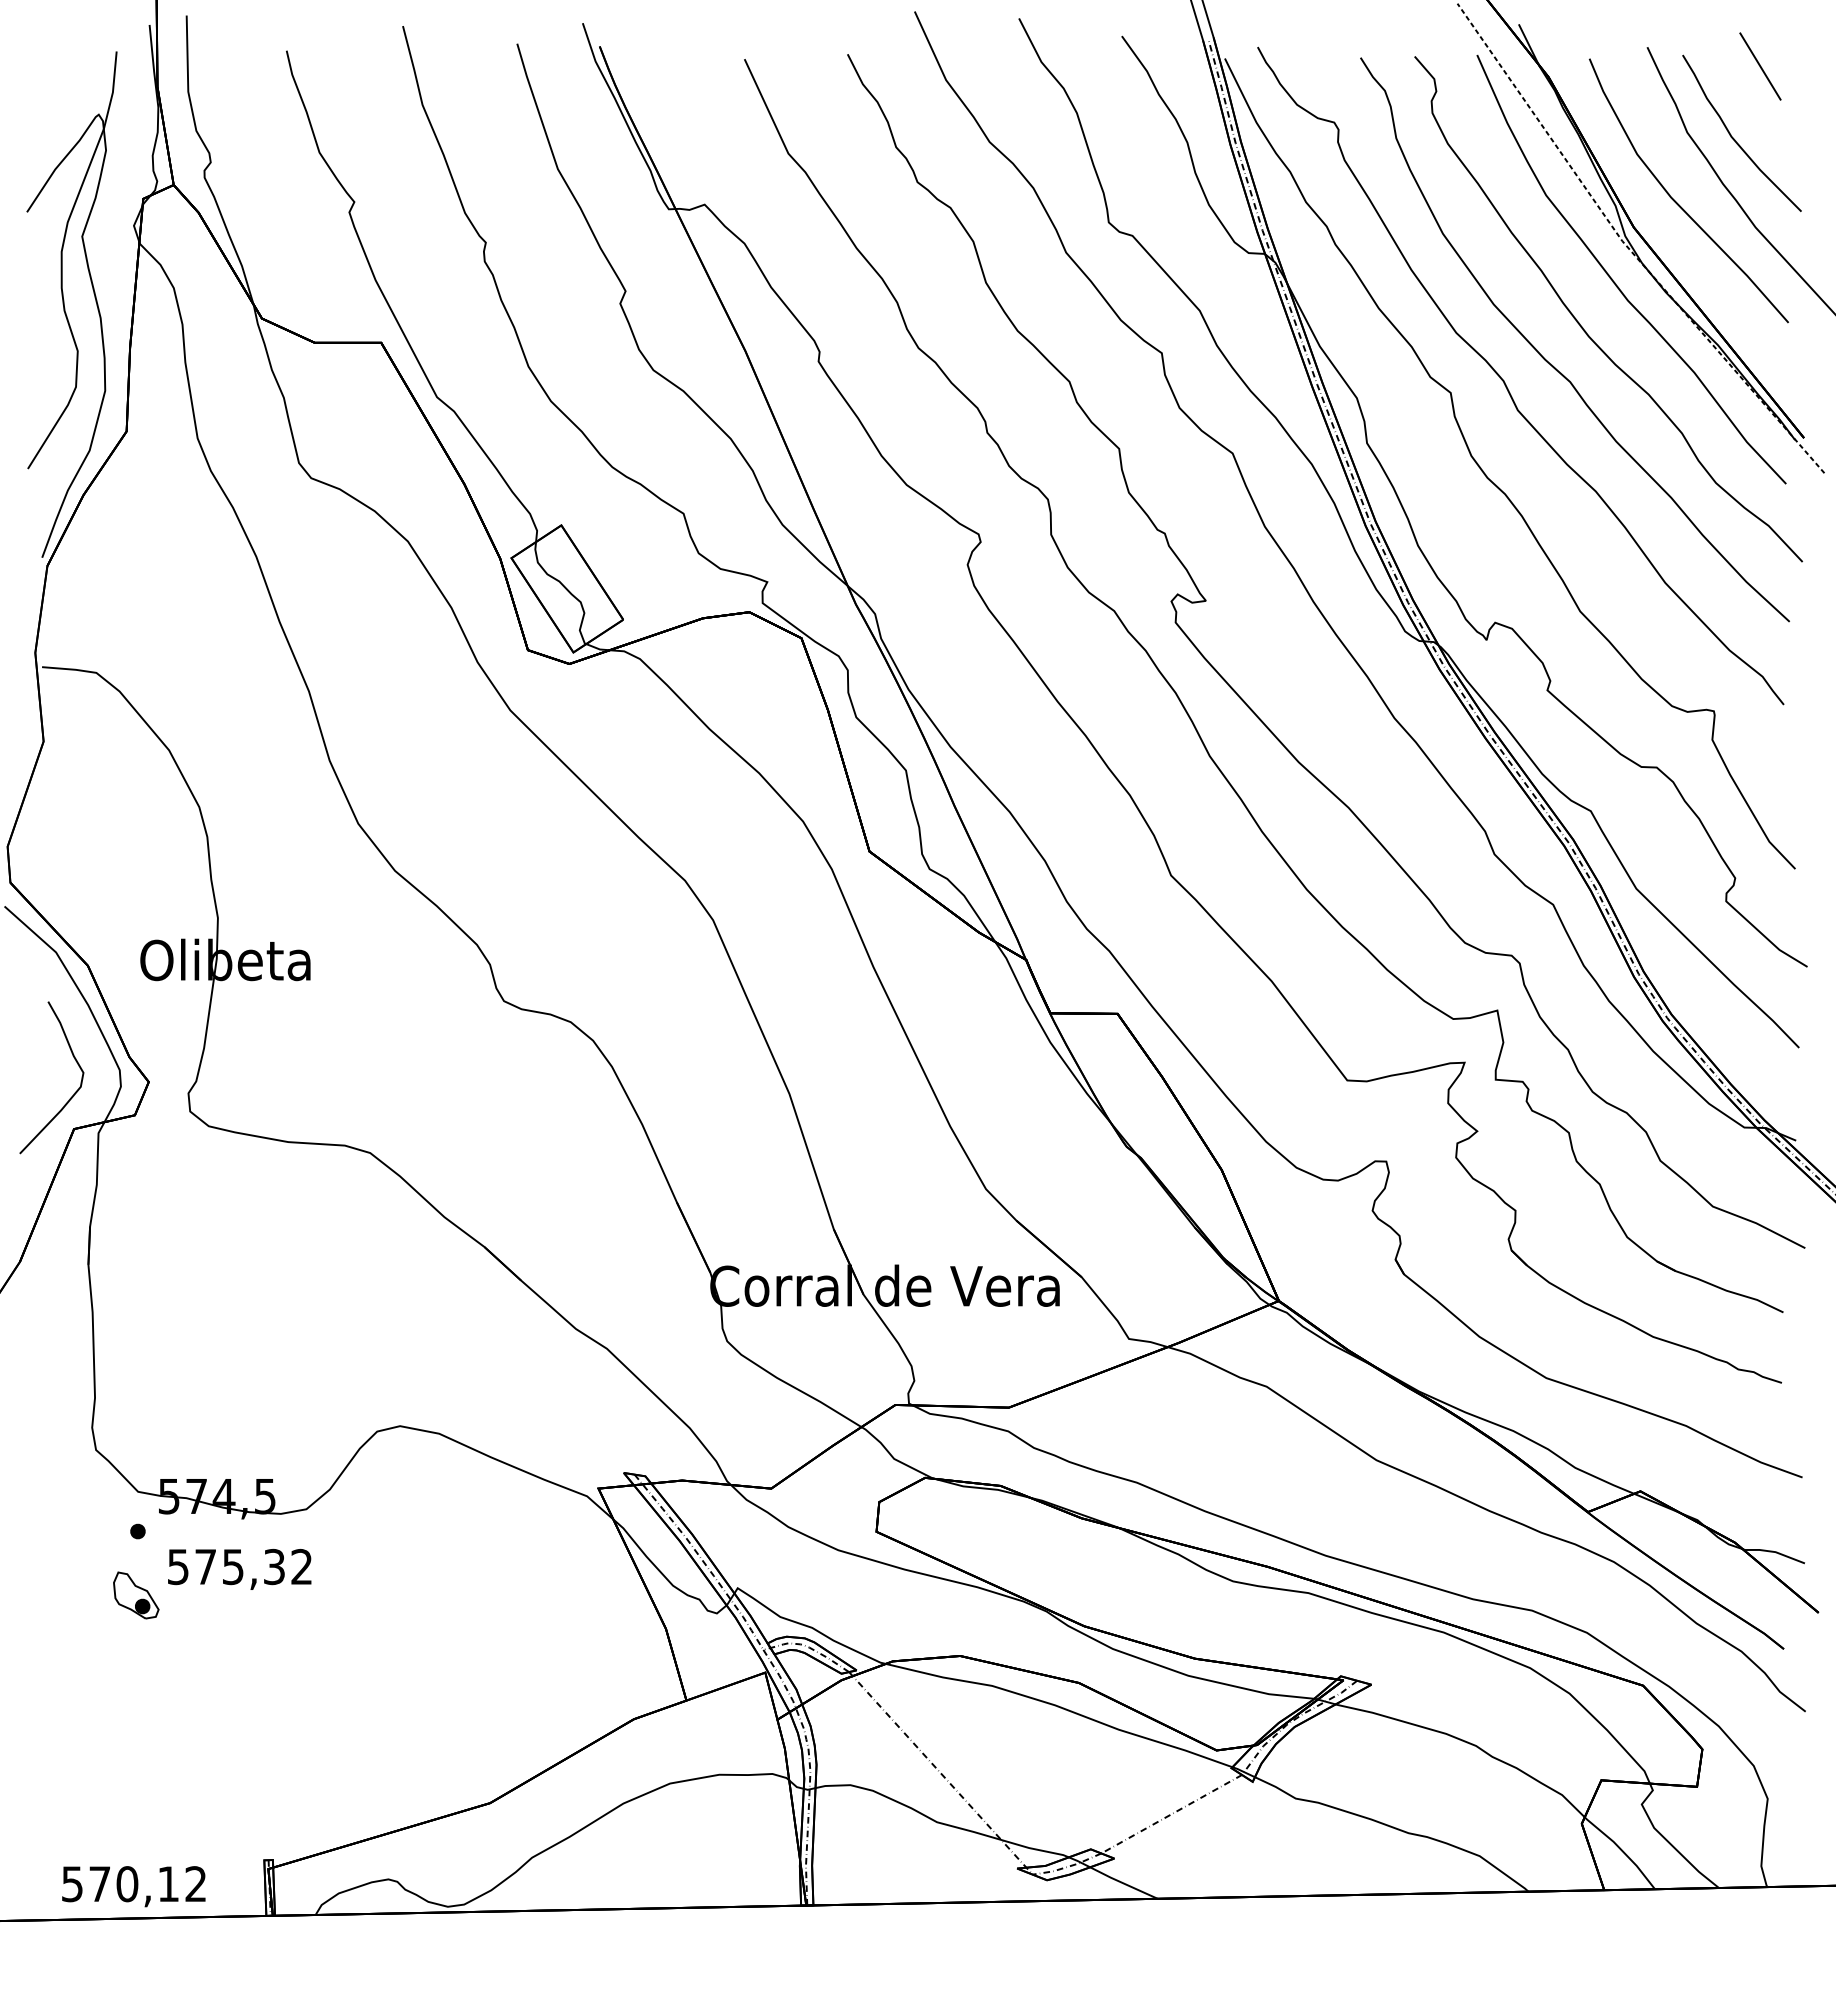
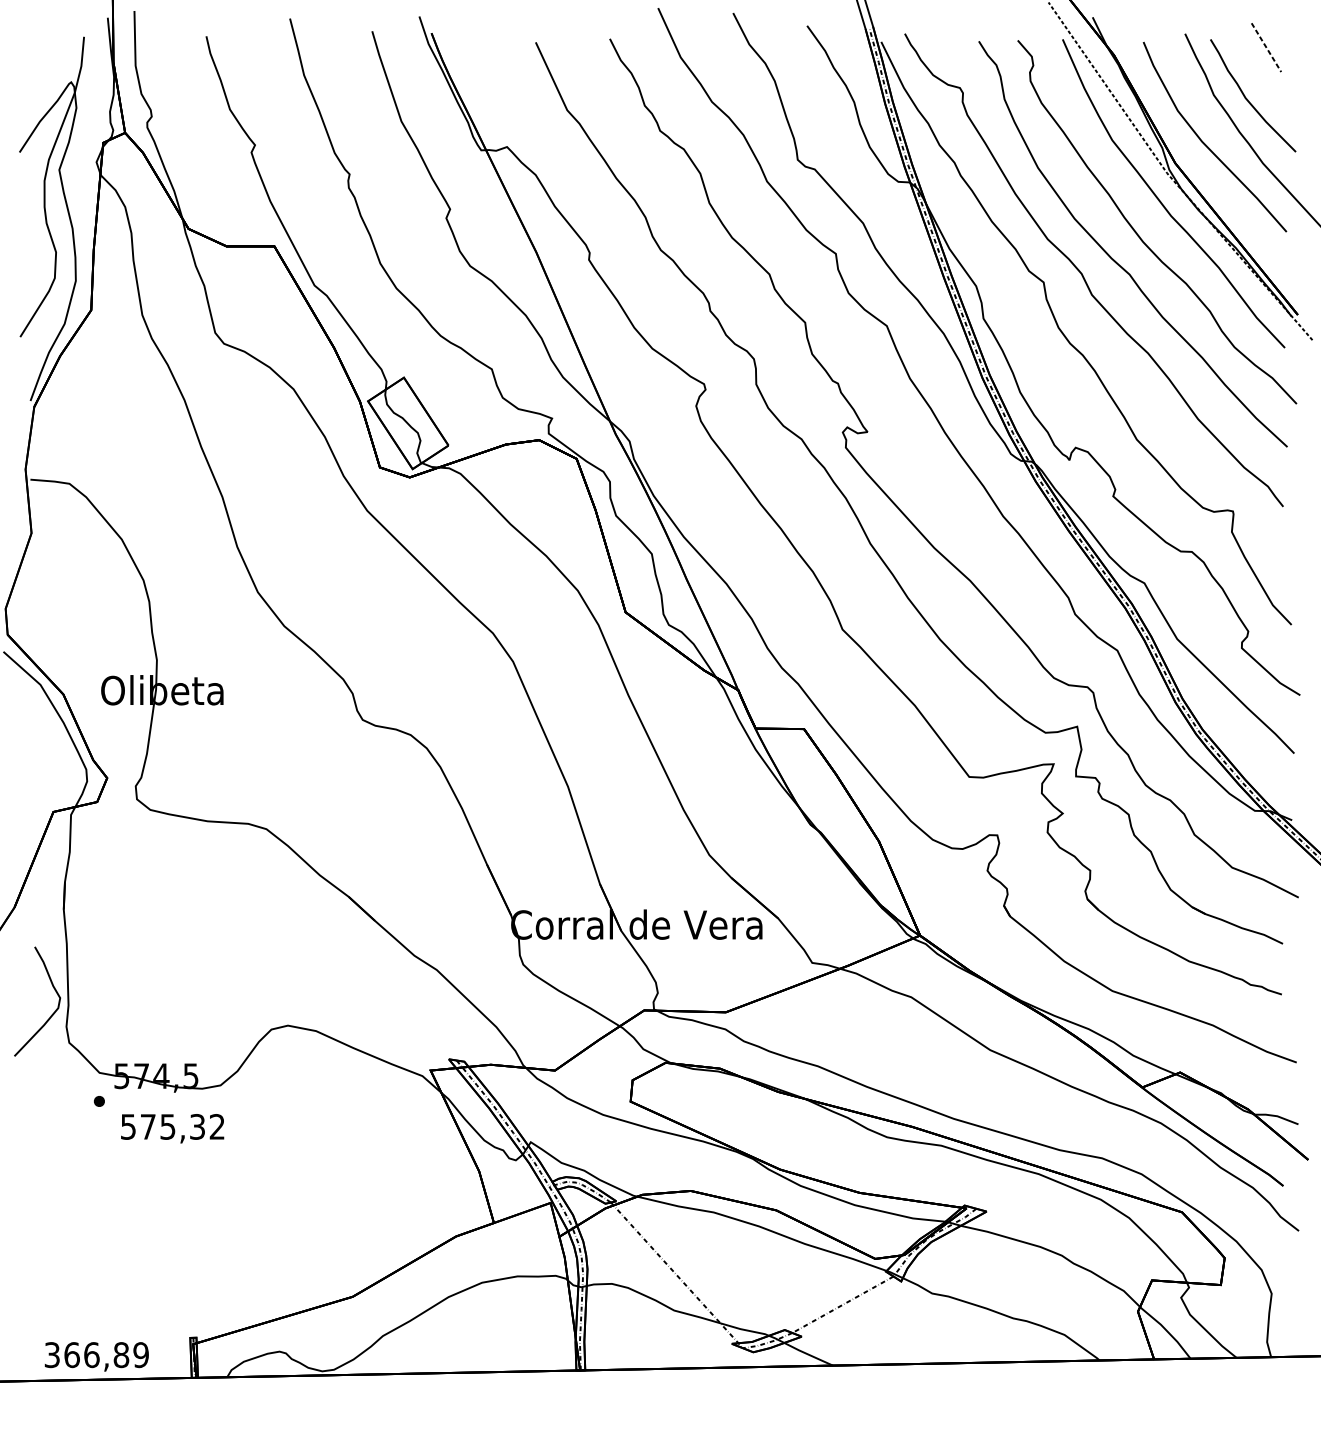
line: (1760, 66) -> (1266, 47), solid -> dashed
curve: (74, 1092) -> (53, 1012), moved
part: (136, 1595) -> (98, 1147), removed
text: (134, 1884) -> (96, 1355), 570,12 -> 366,89

